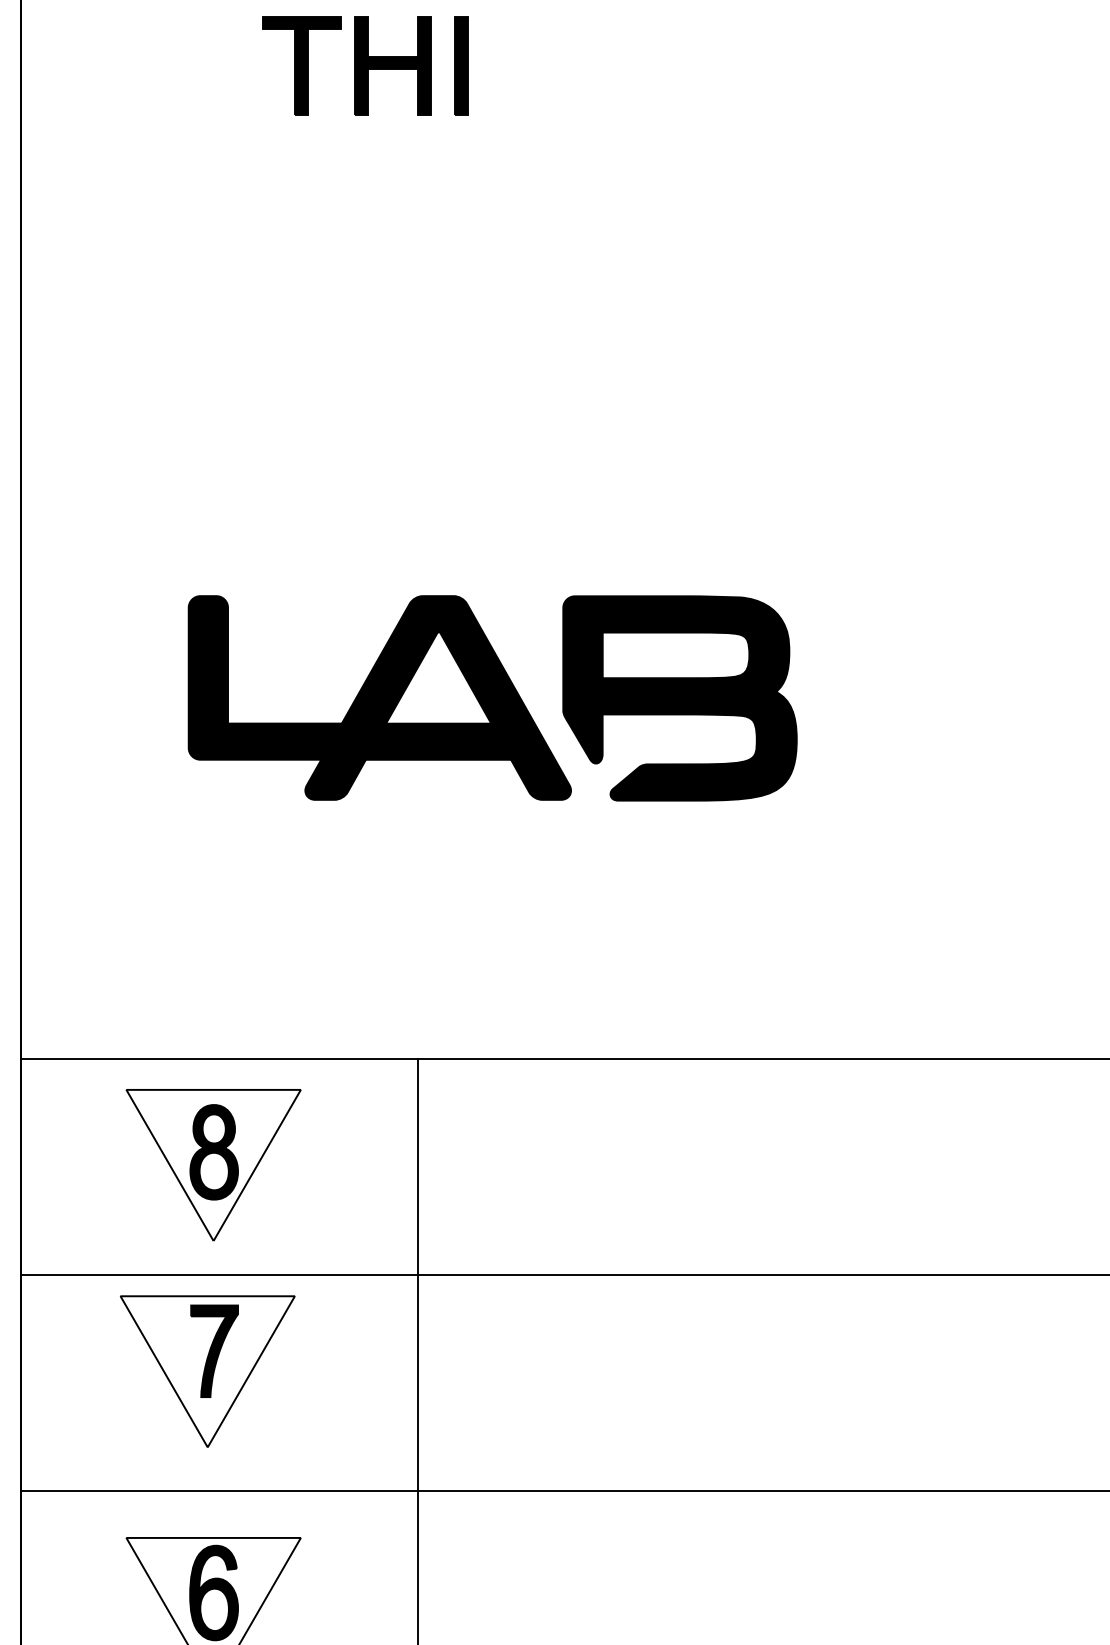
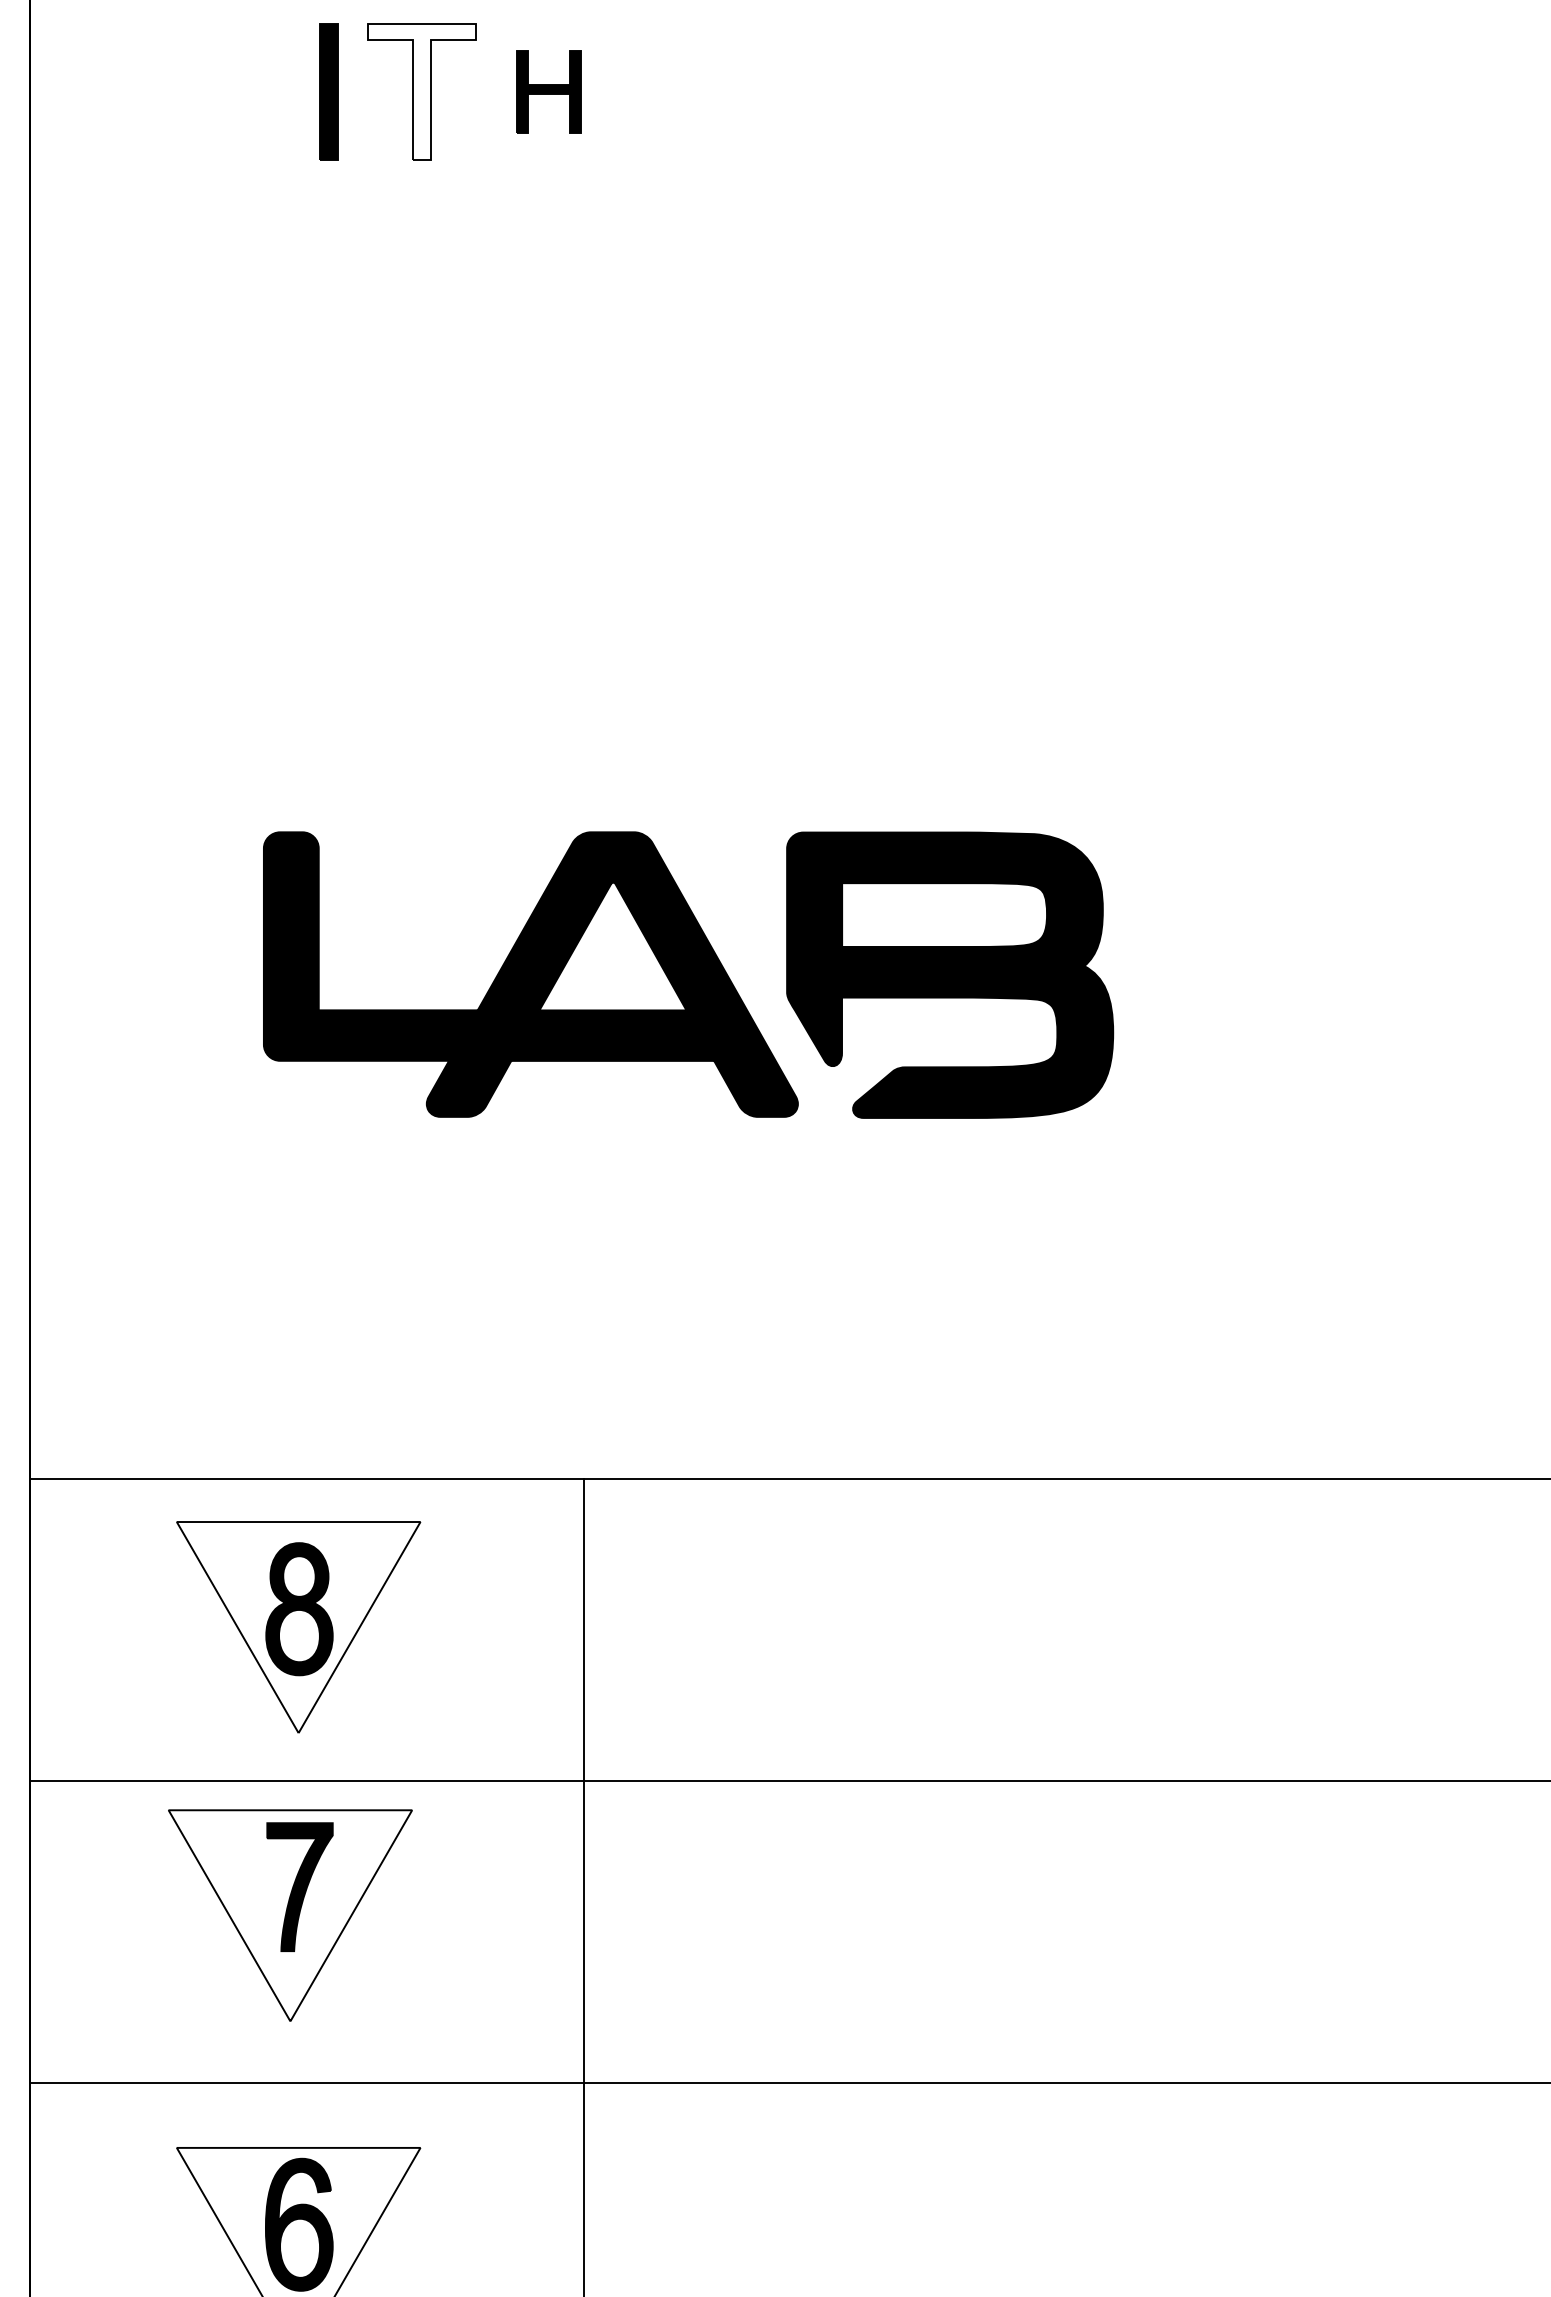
fill: (301, 65) -> (421, 91), removed
part: (392, 65) -> (548, 91), size x0.6
part: (461, 65) -> (328, 91), moved

